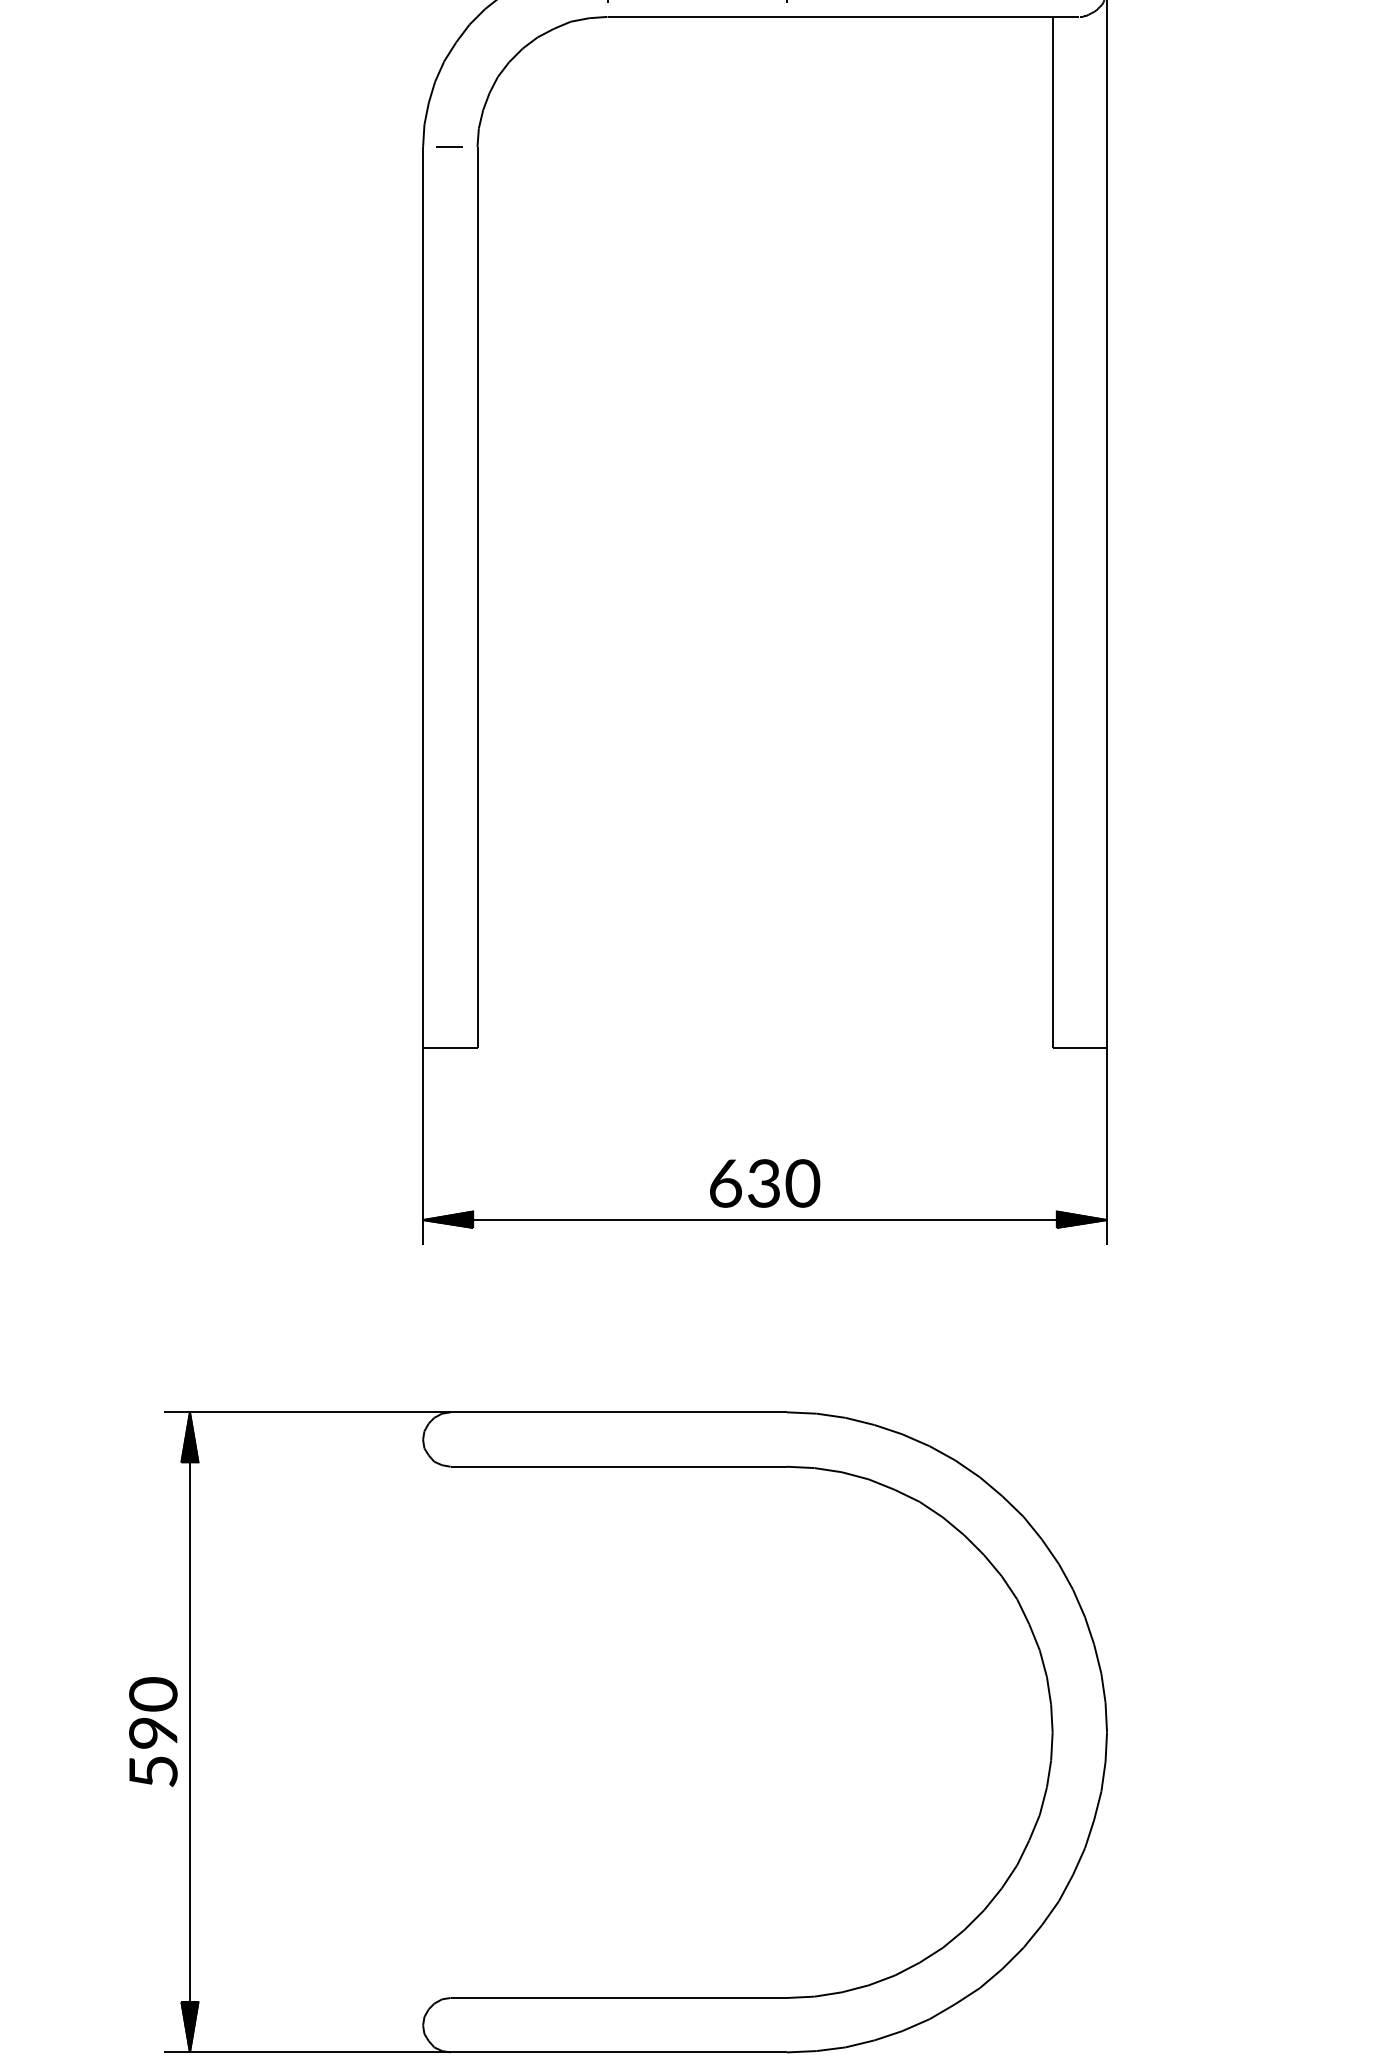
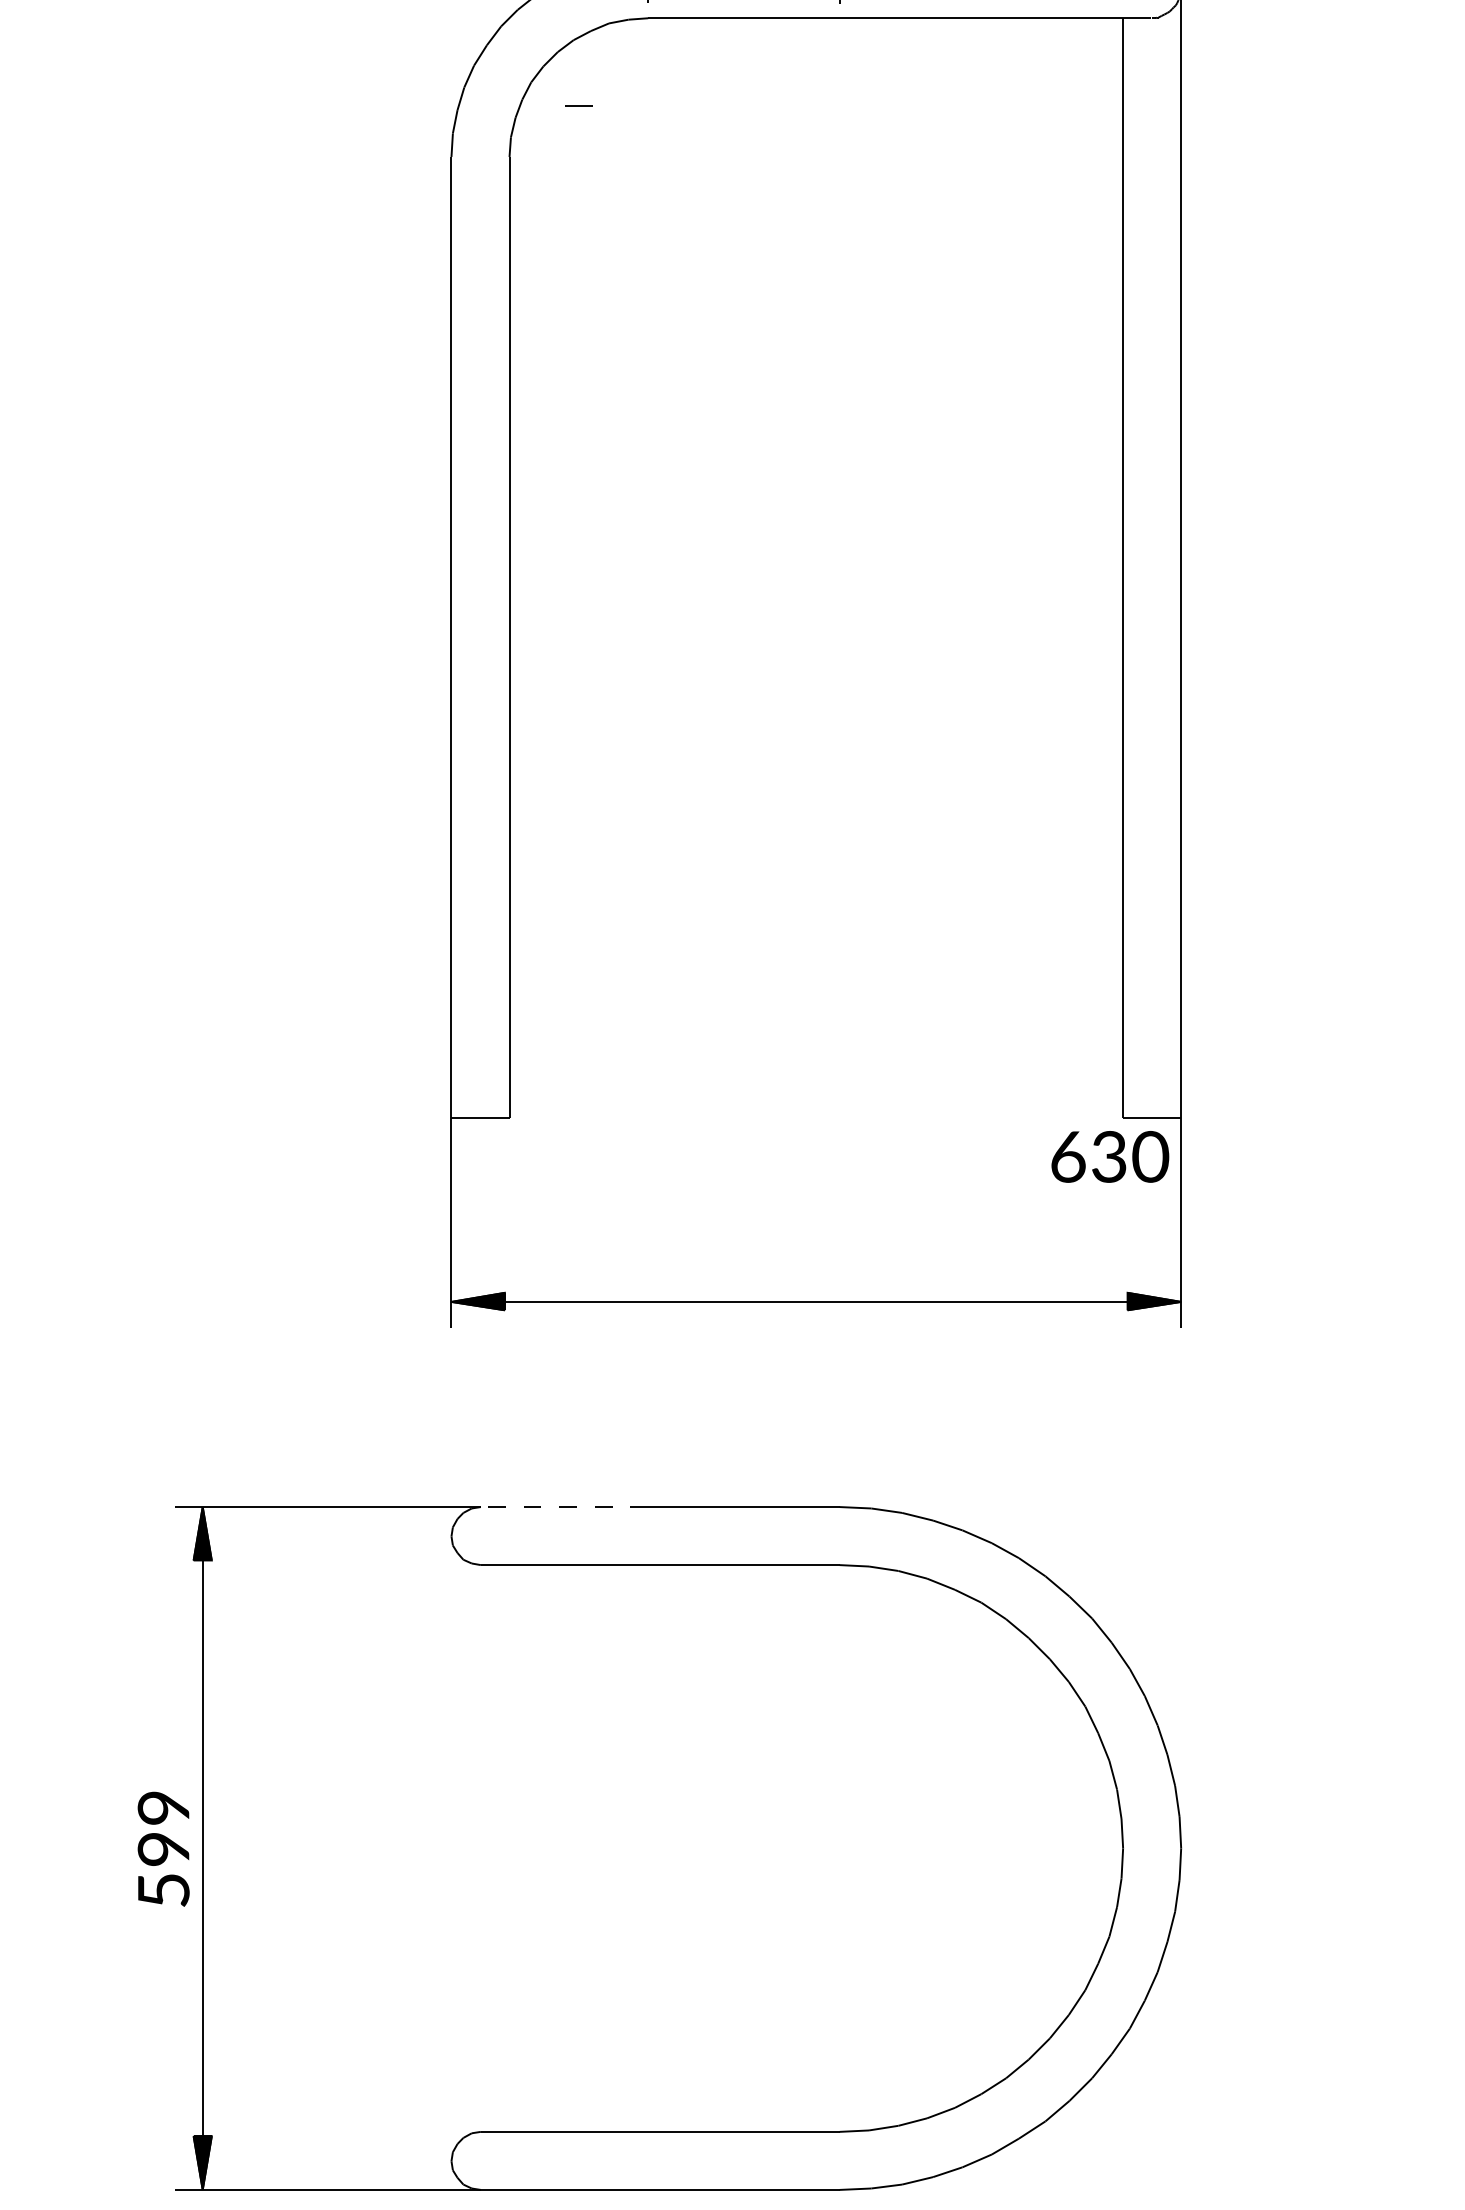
line: (449, 146) -> (578, 105), moved
text: (765, 1183) -> (1110, 1156), moved
line: (529, 1412) -> (564, 1507), solid -> dashed
text: (154, 1693) -> (164, 1807), 590 -> 599

